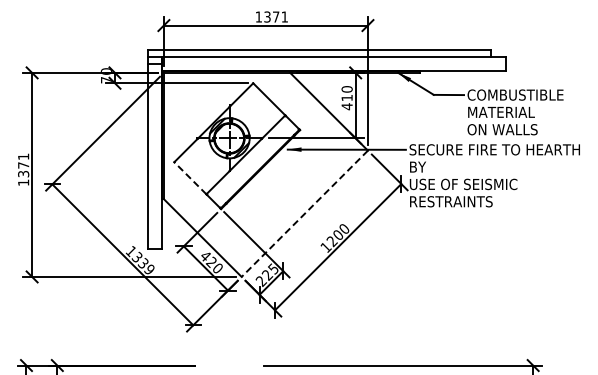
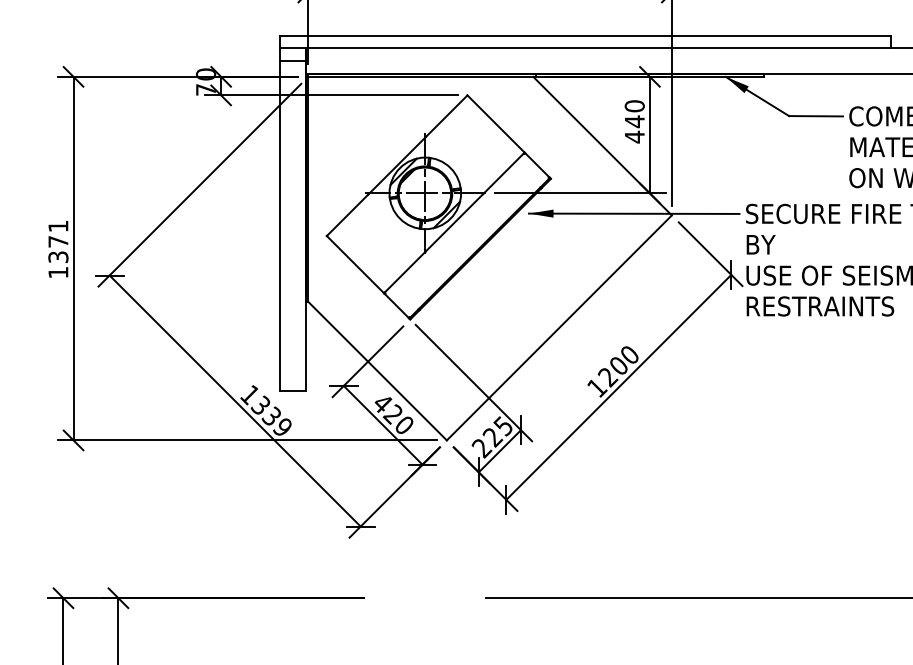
text: (346, 97) -> (633, 120), 410 -> 440
line: (190, 178) -> (355, 265), dashed -> solid
line: (304, 214) -> (558, 329), dashed -> solid

